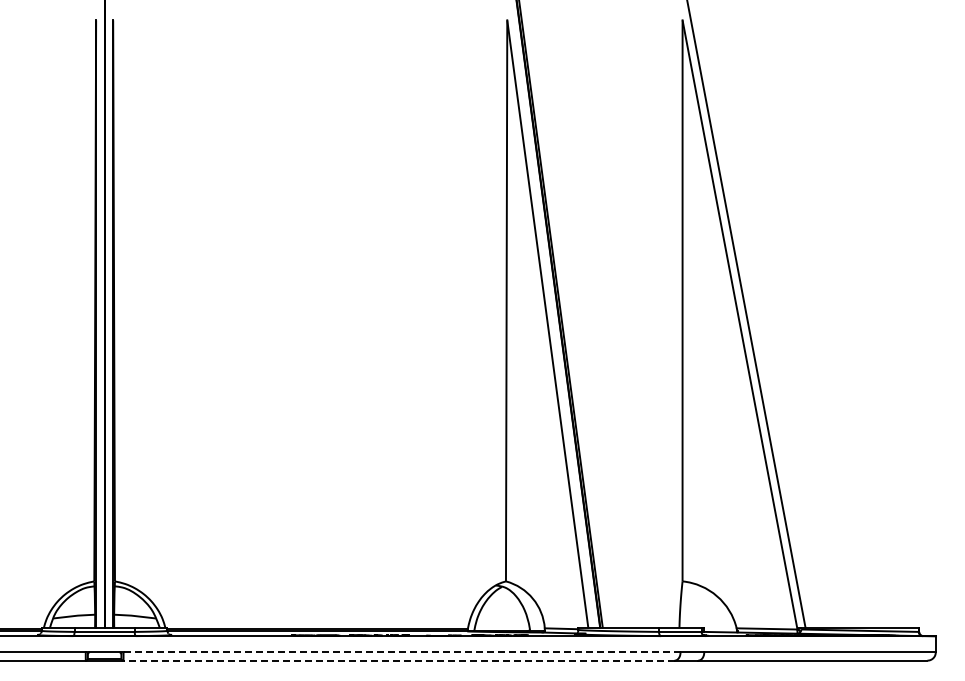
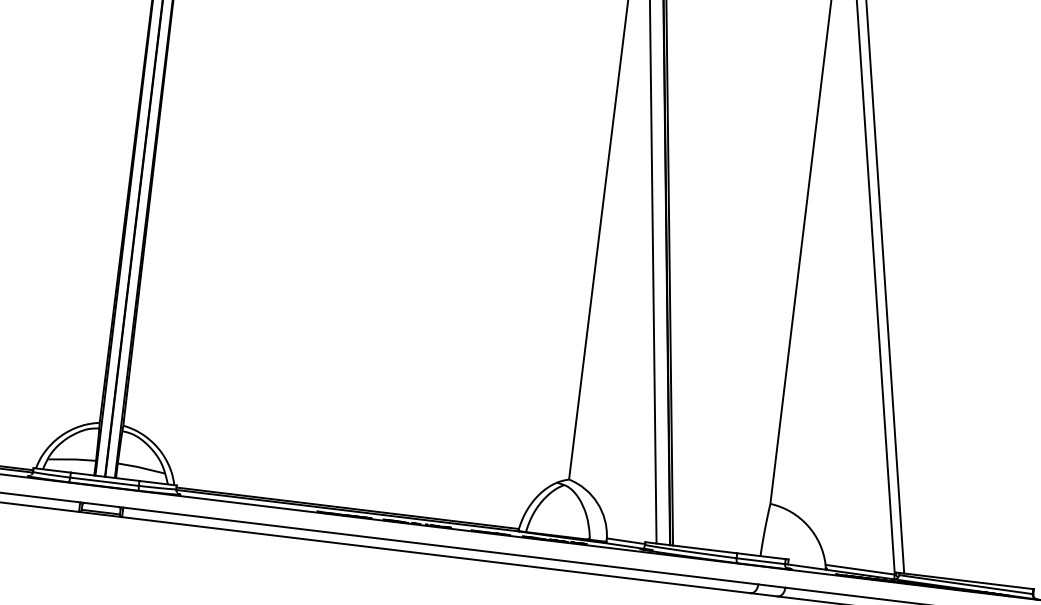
line: (402, 652) -> (441, 546), dashed -> solid
line: (399, 660) -> (436, 555), dashed -> solid

